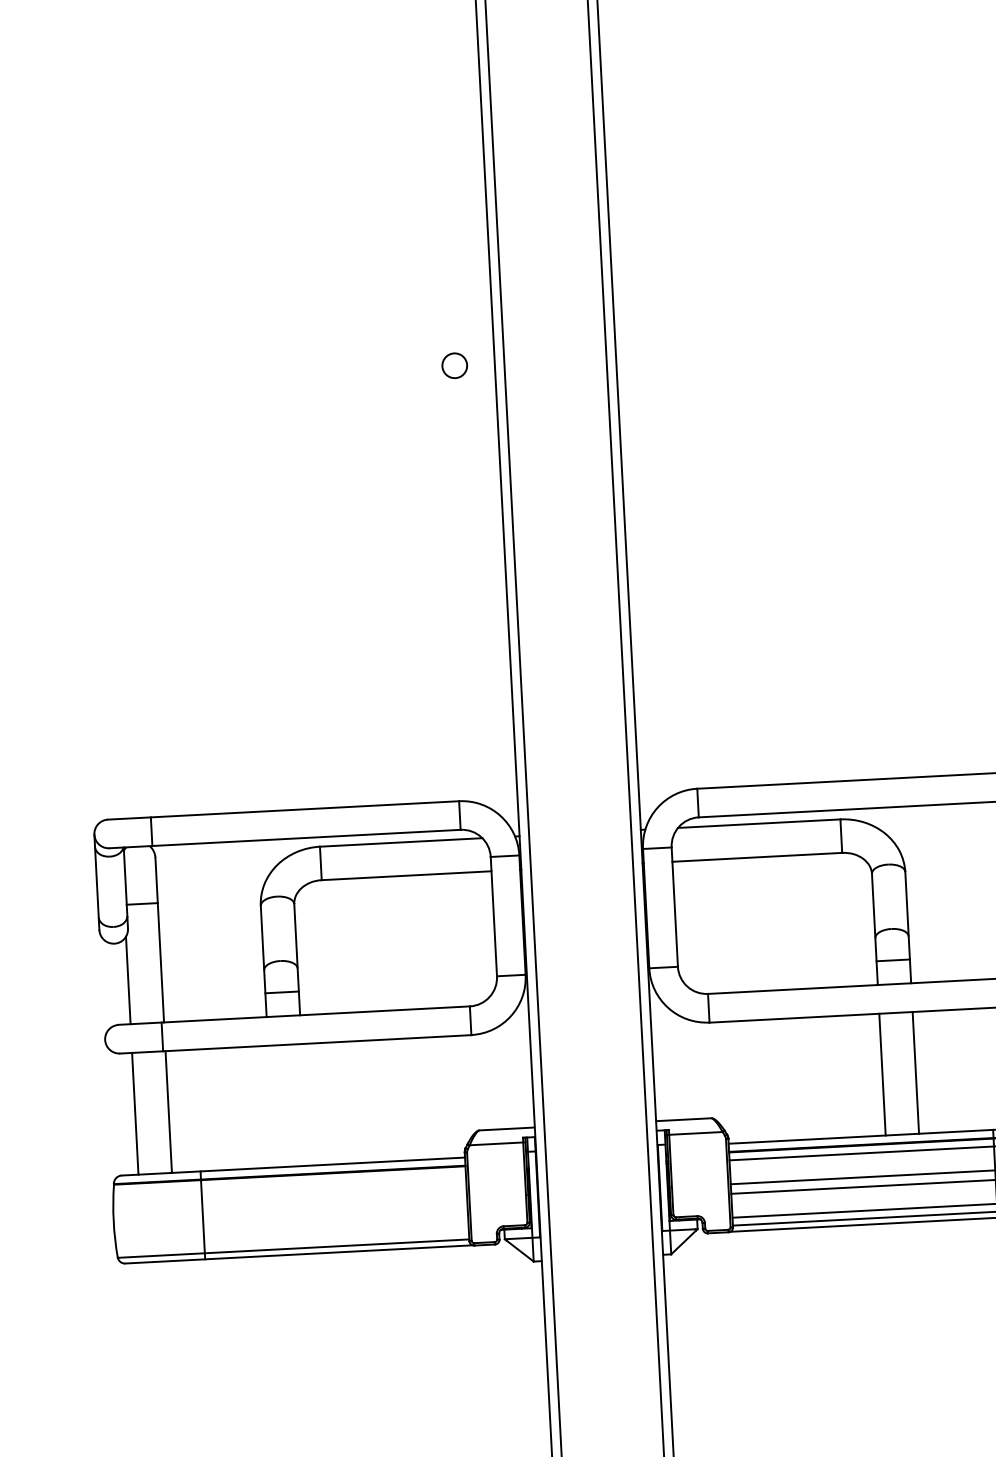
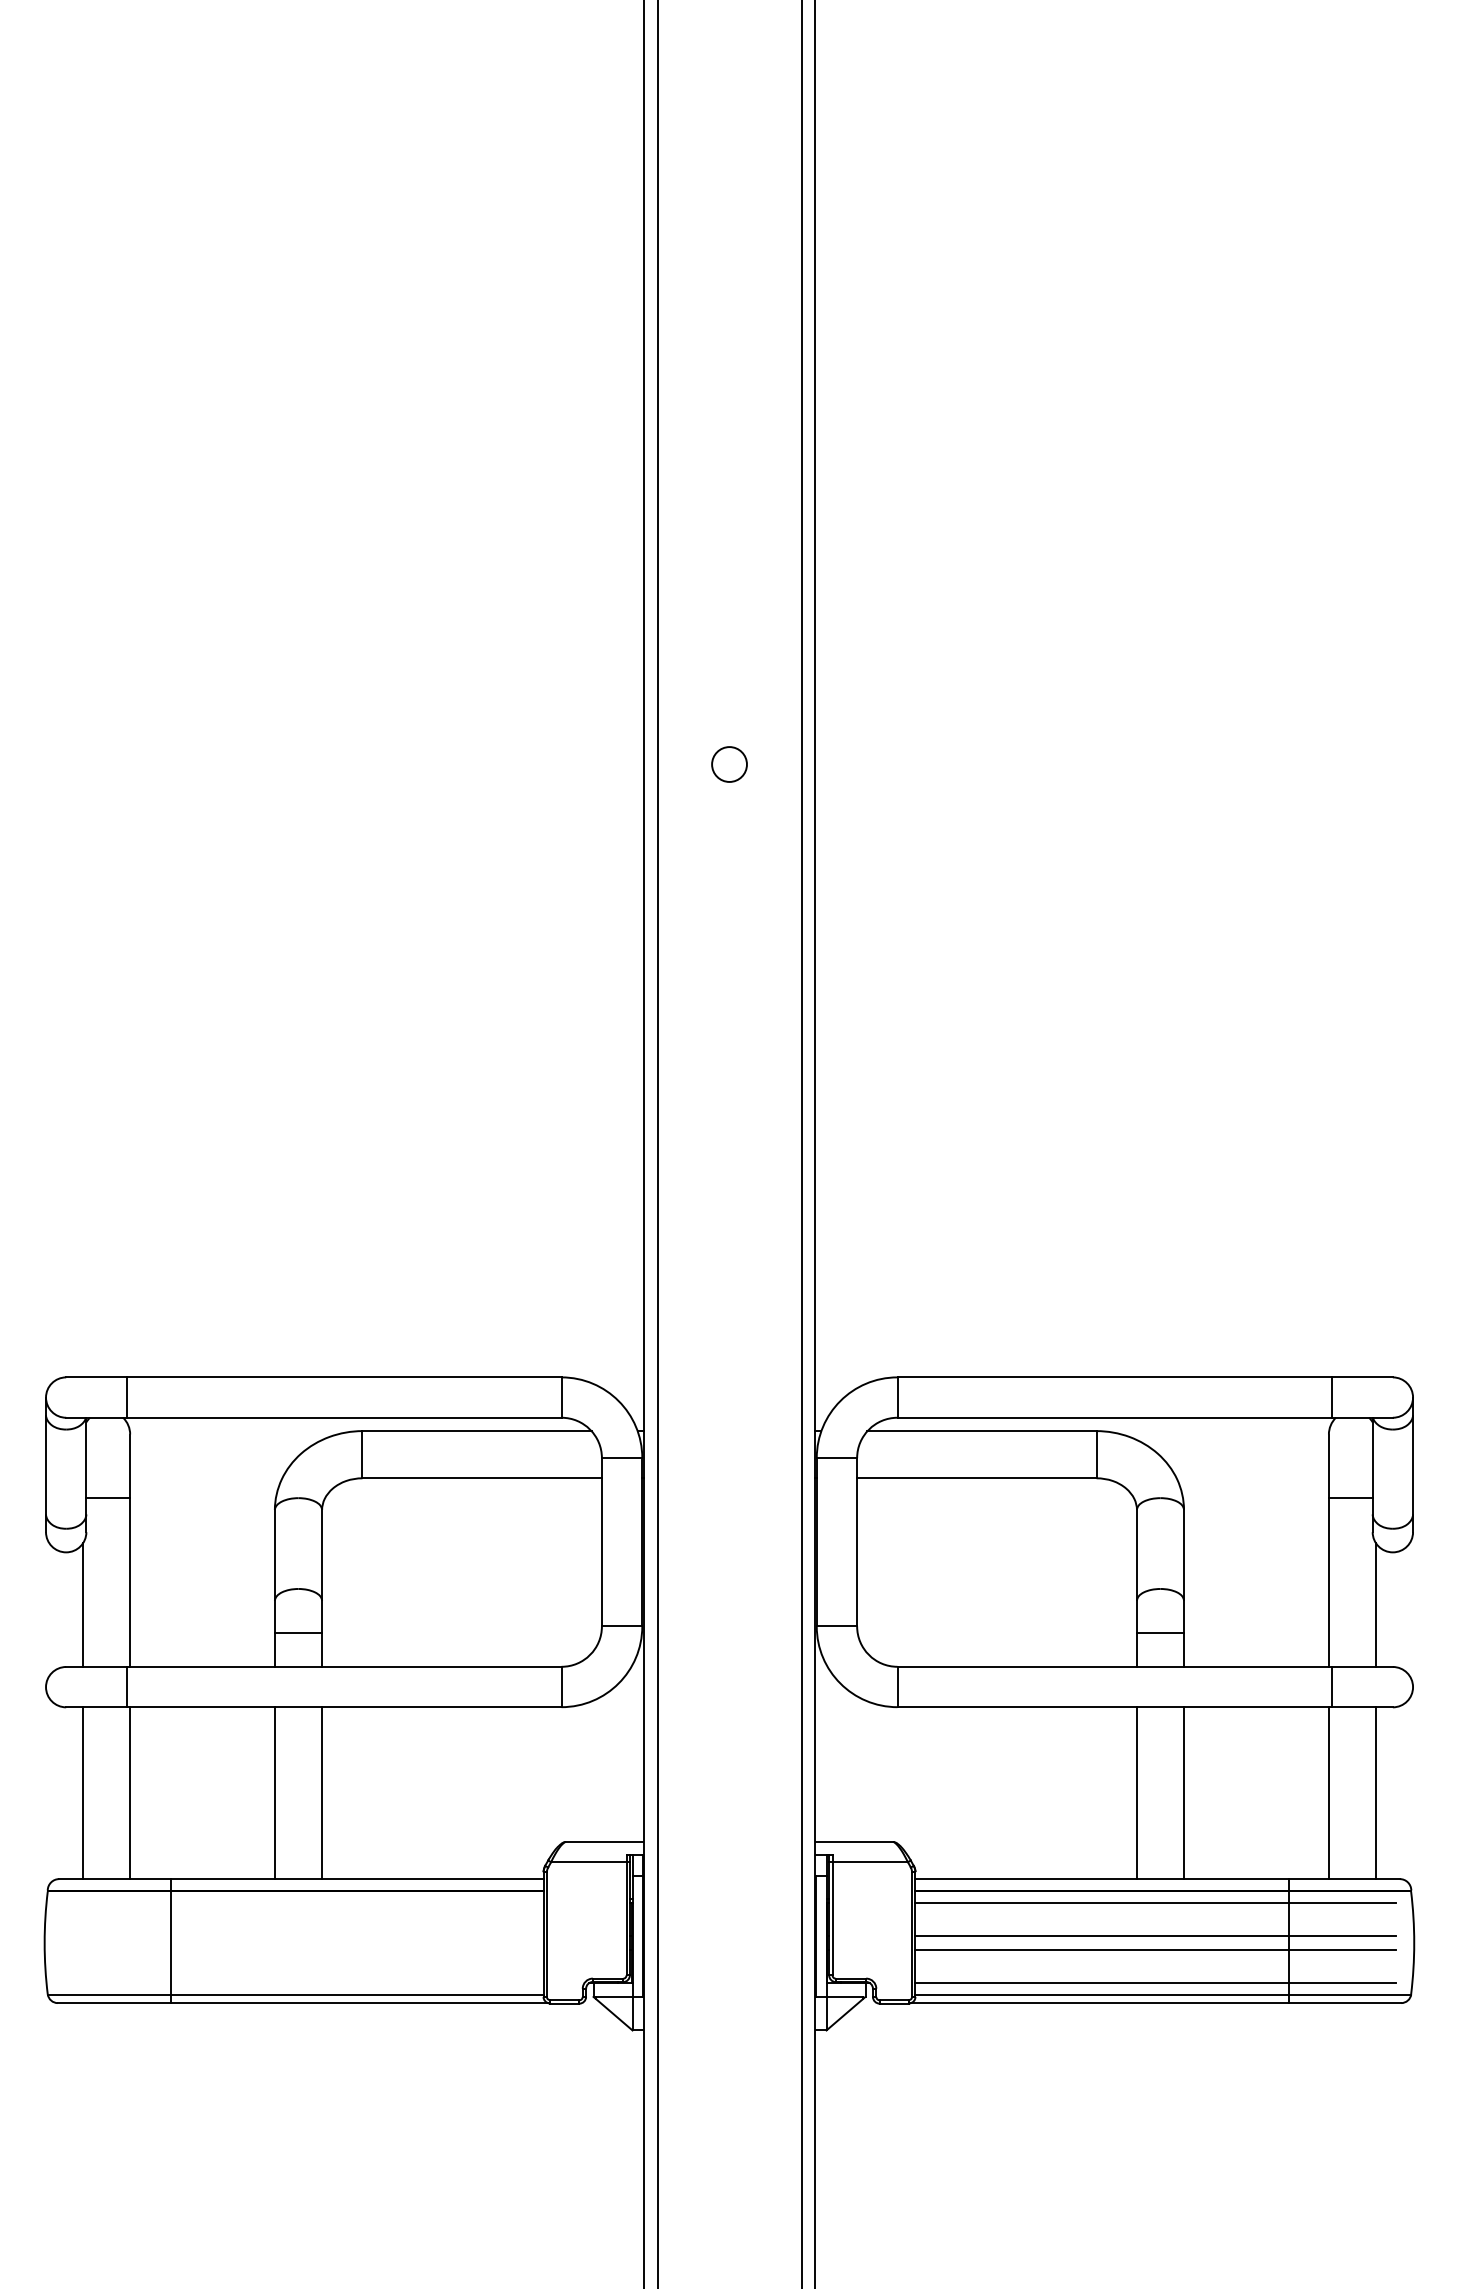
circle: (454, 365) -> (729, 764), moved
line: (305, 1105) -> (322, 1793), added
line: (271, 1106) -> (274, 1793), added

